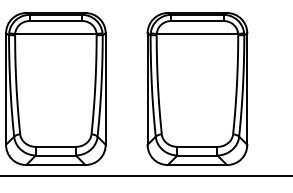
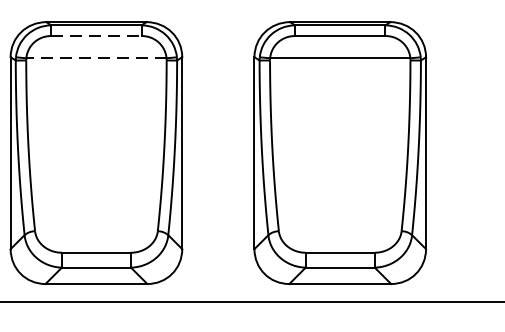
line: (56, 21) -> (97, 36), solid -> dashed
line: (55, 33) -> (95, 57), solid -> dashed

